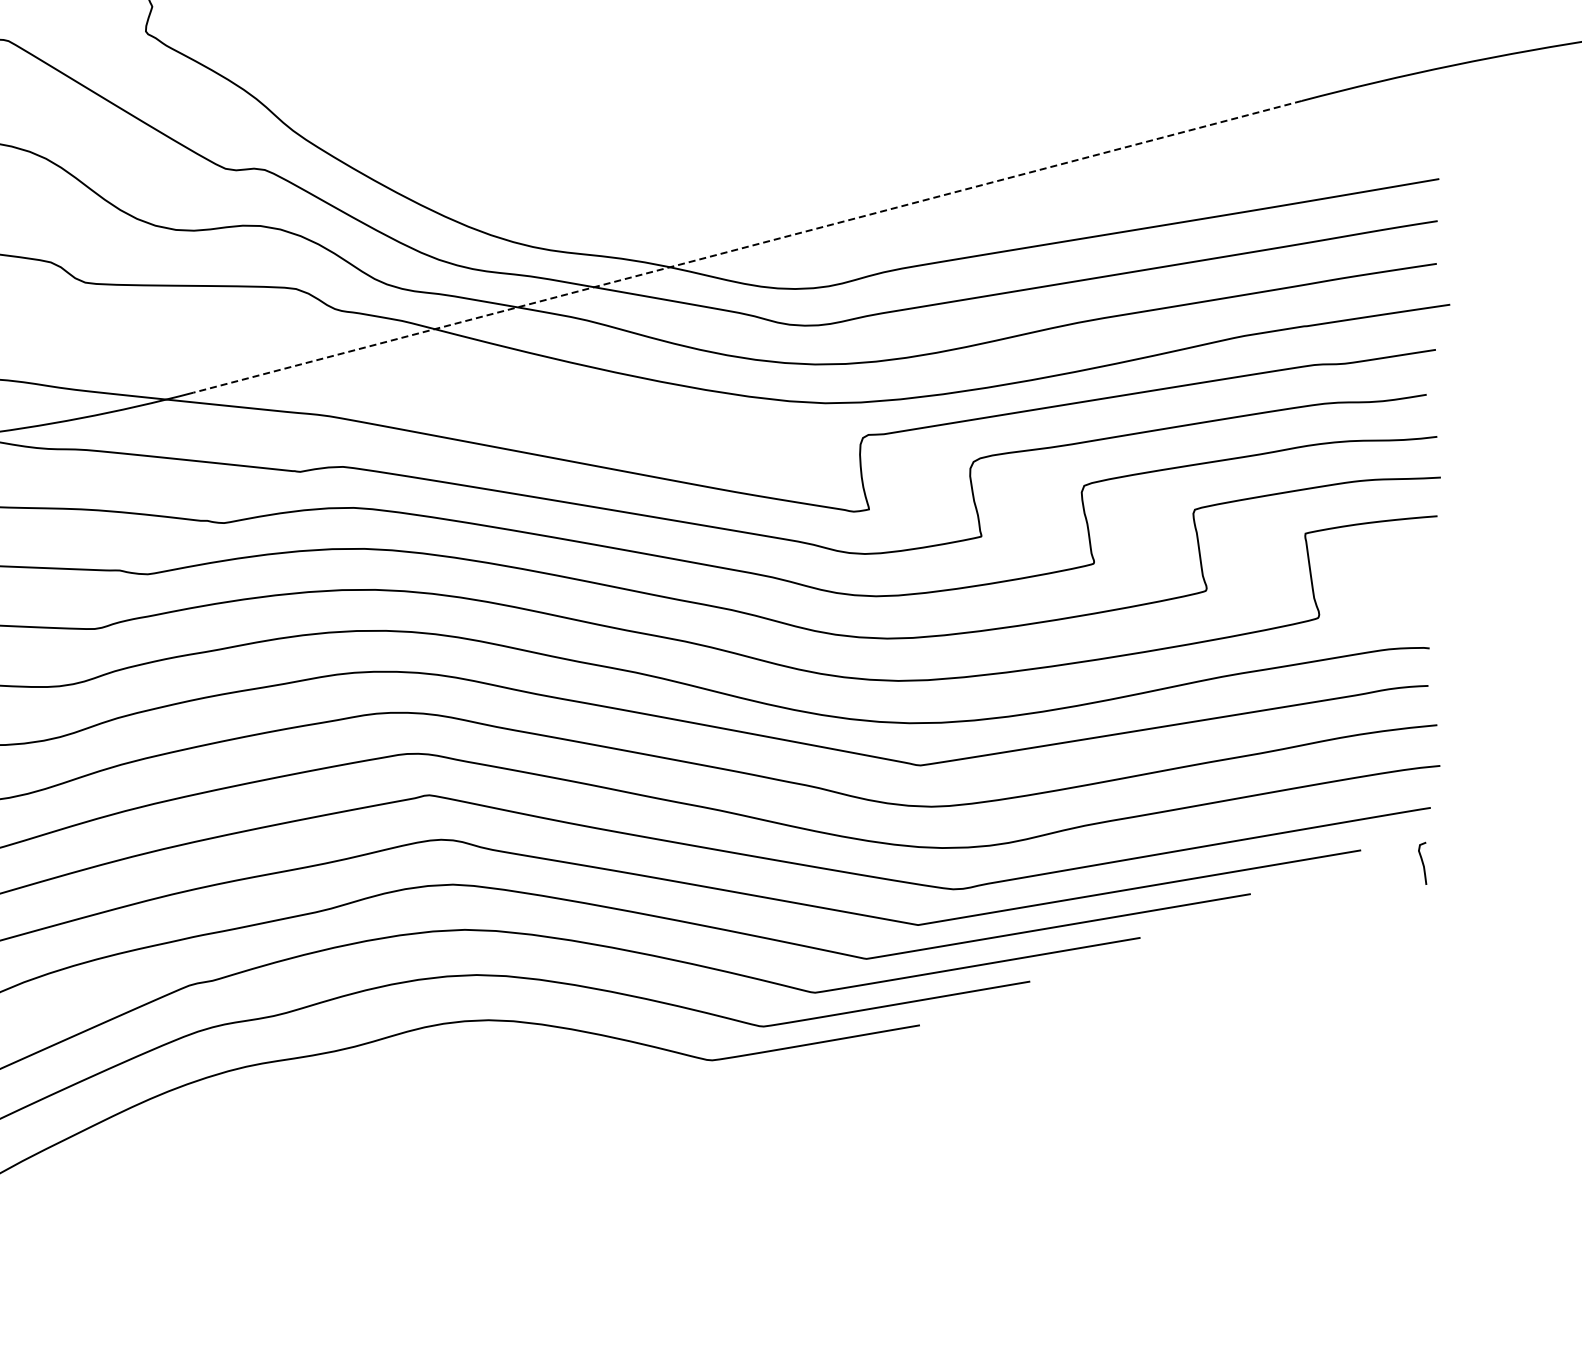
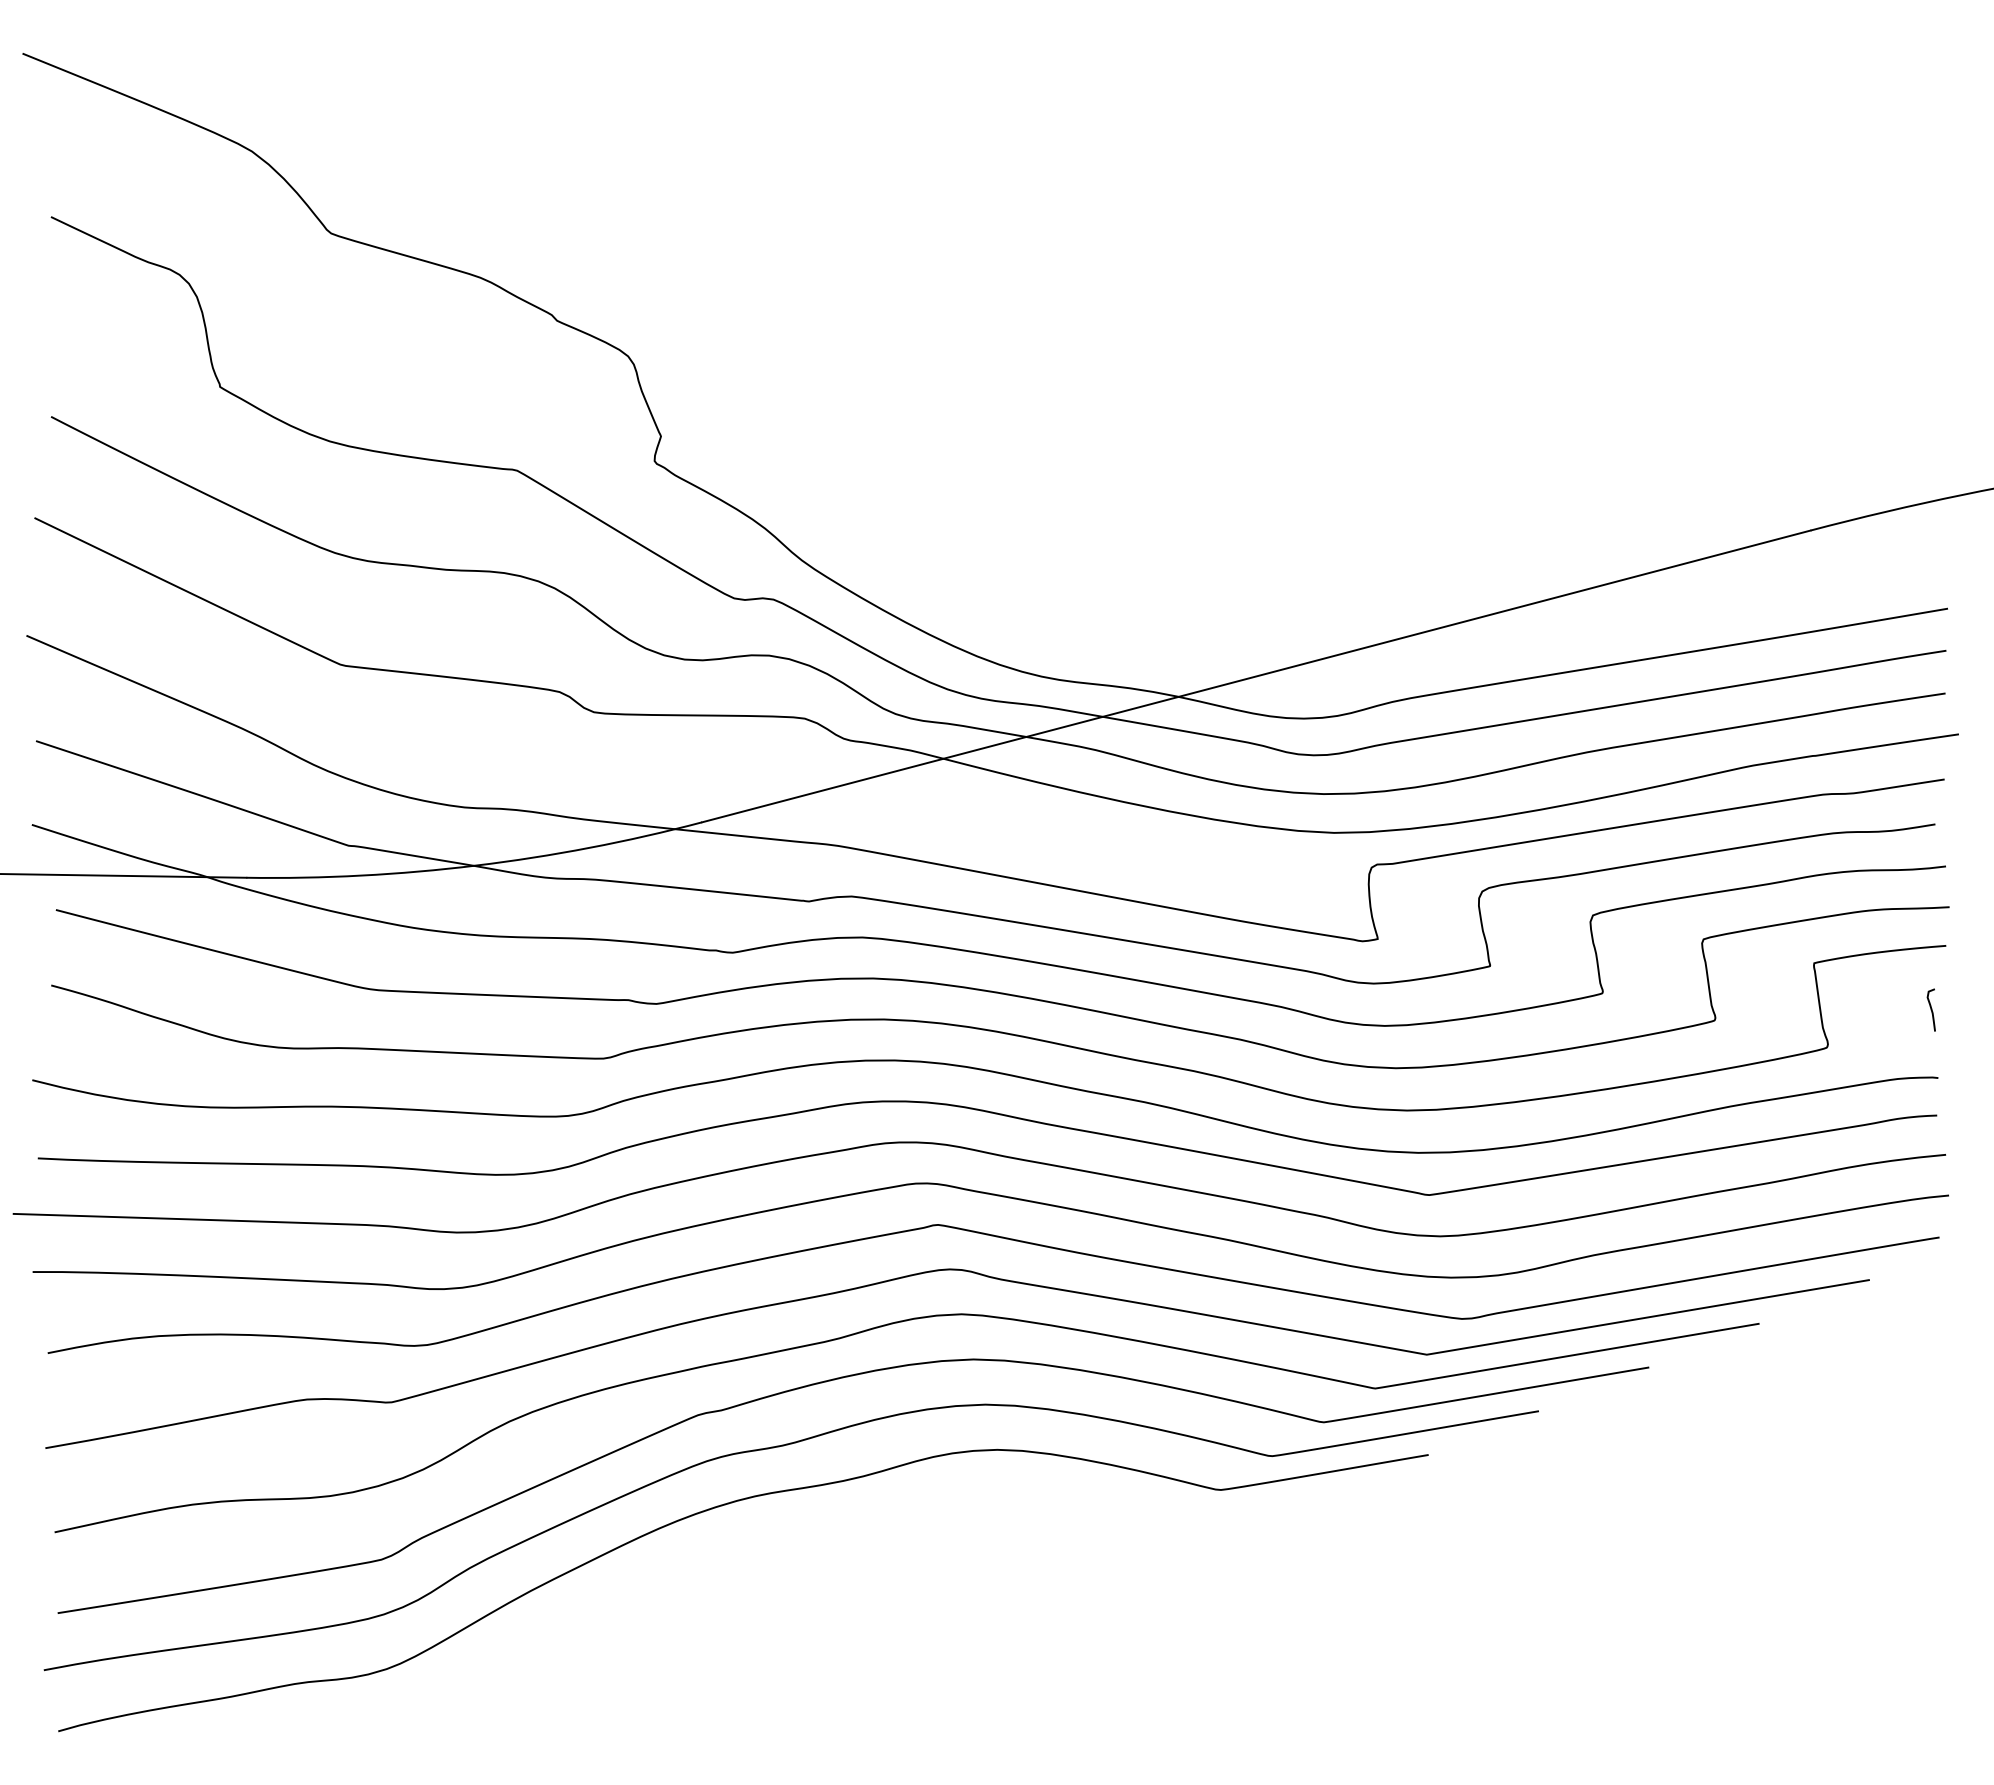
line: (746, 246) -> (1255, 676), dashed -> solid
curve: (1421, 862) -> (1930, 1009), moved

